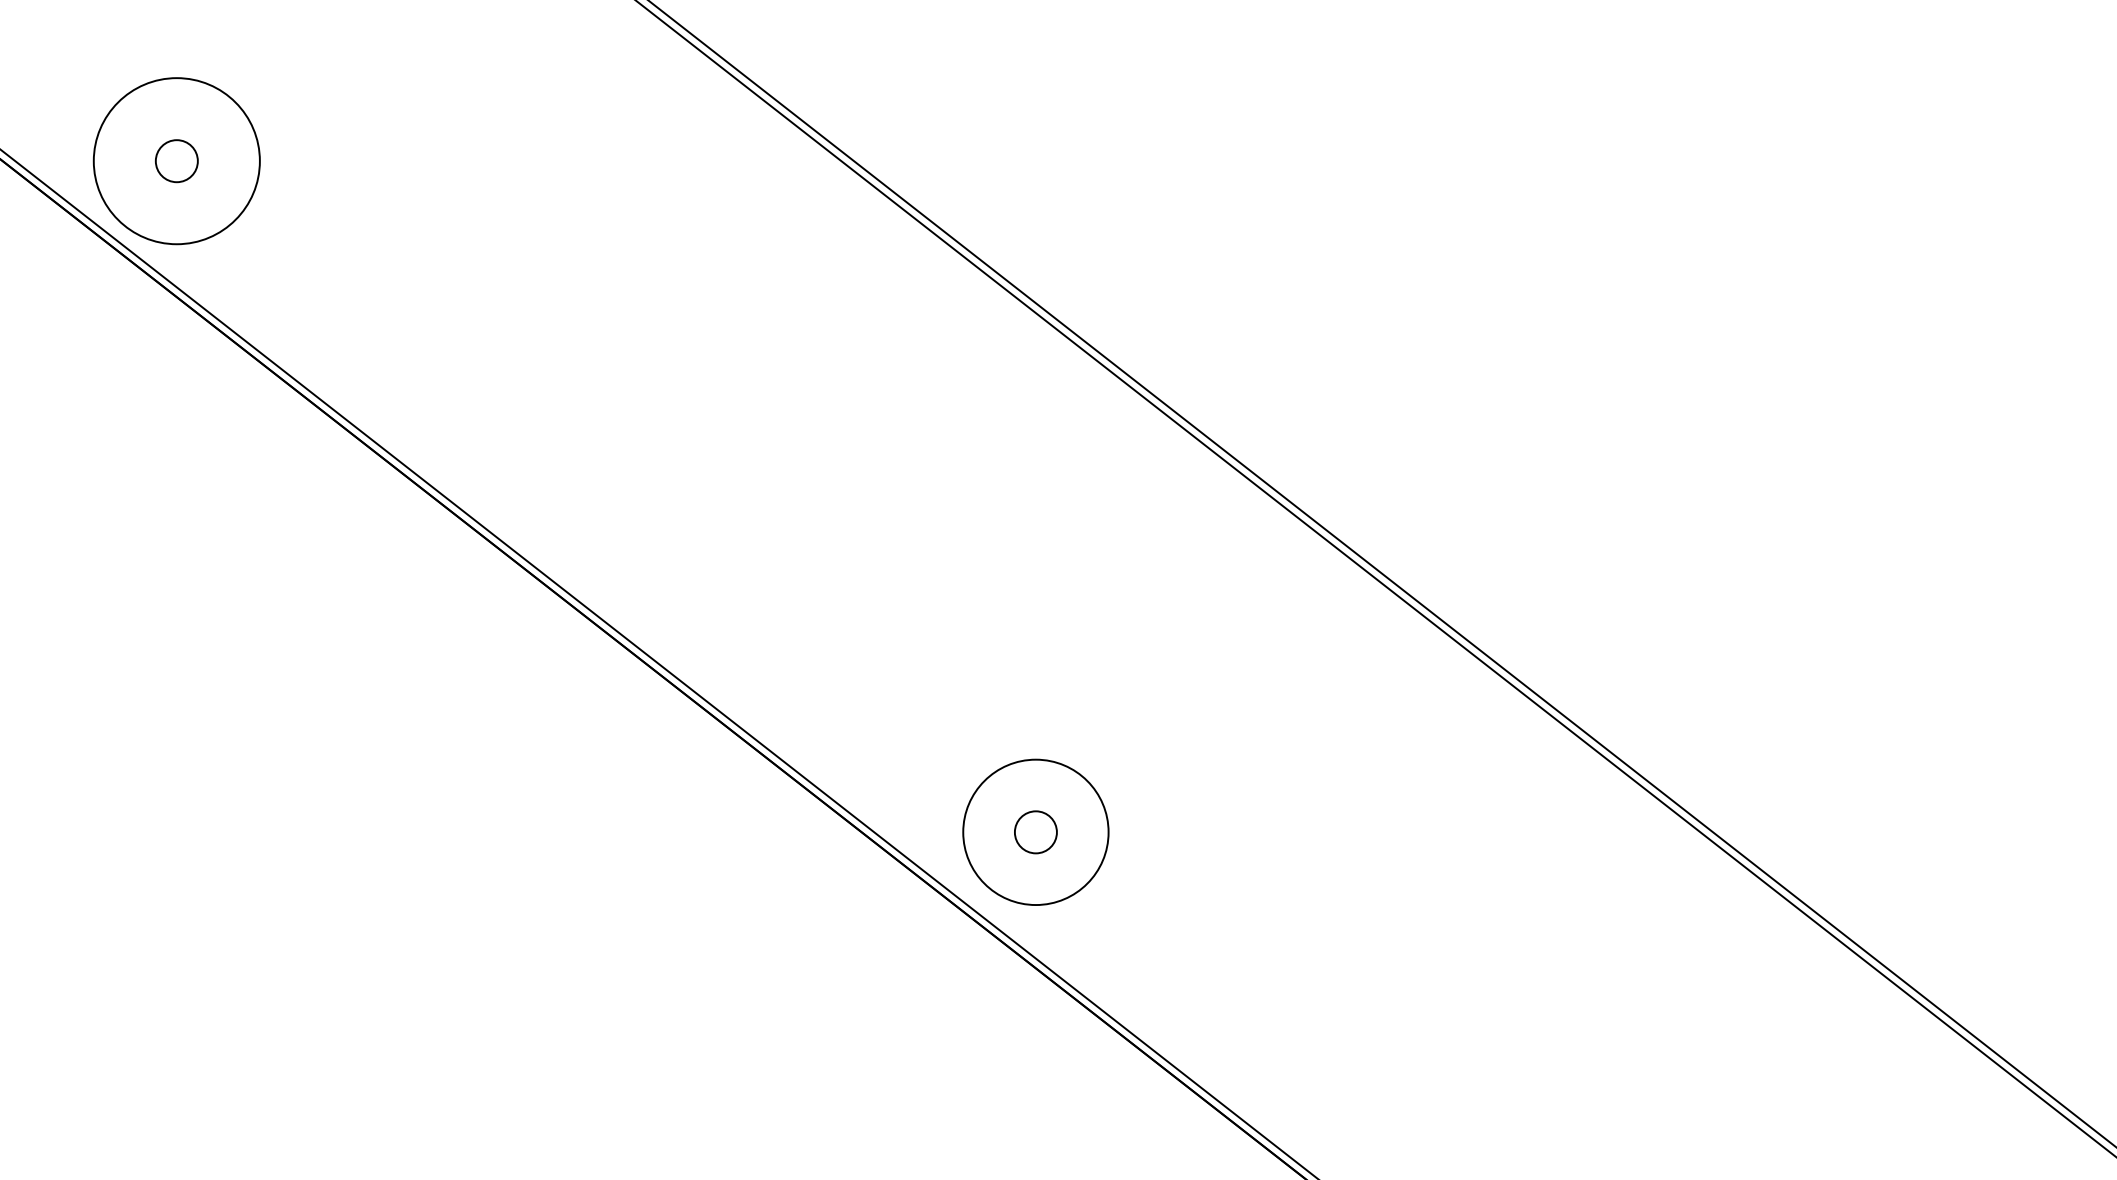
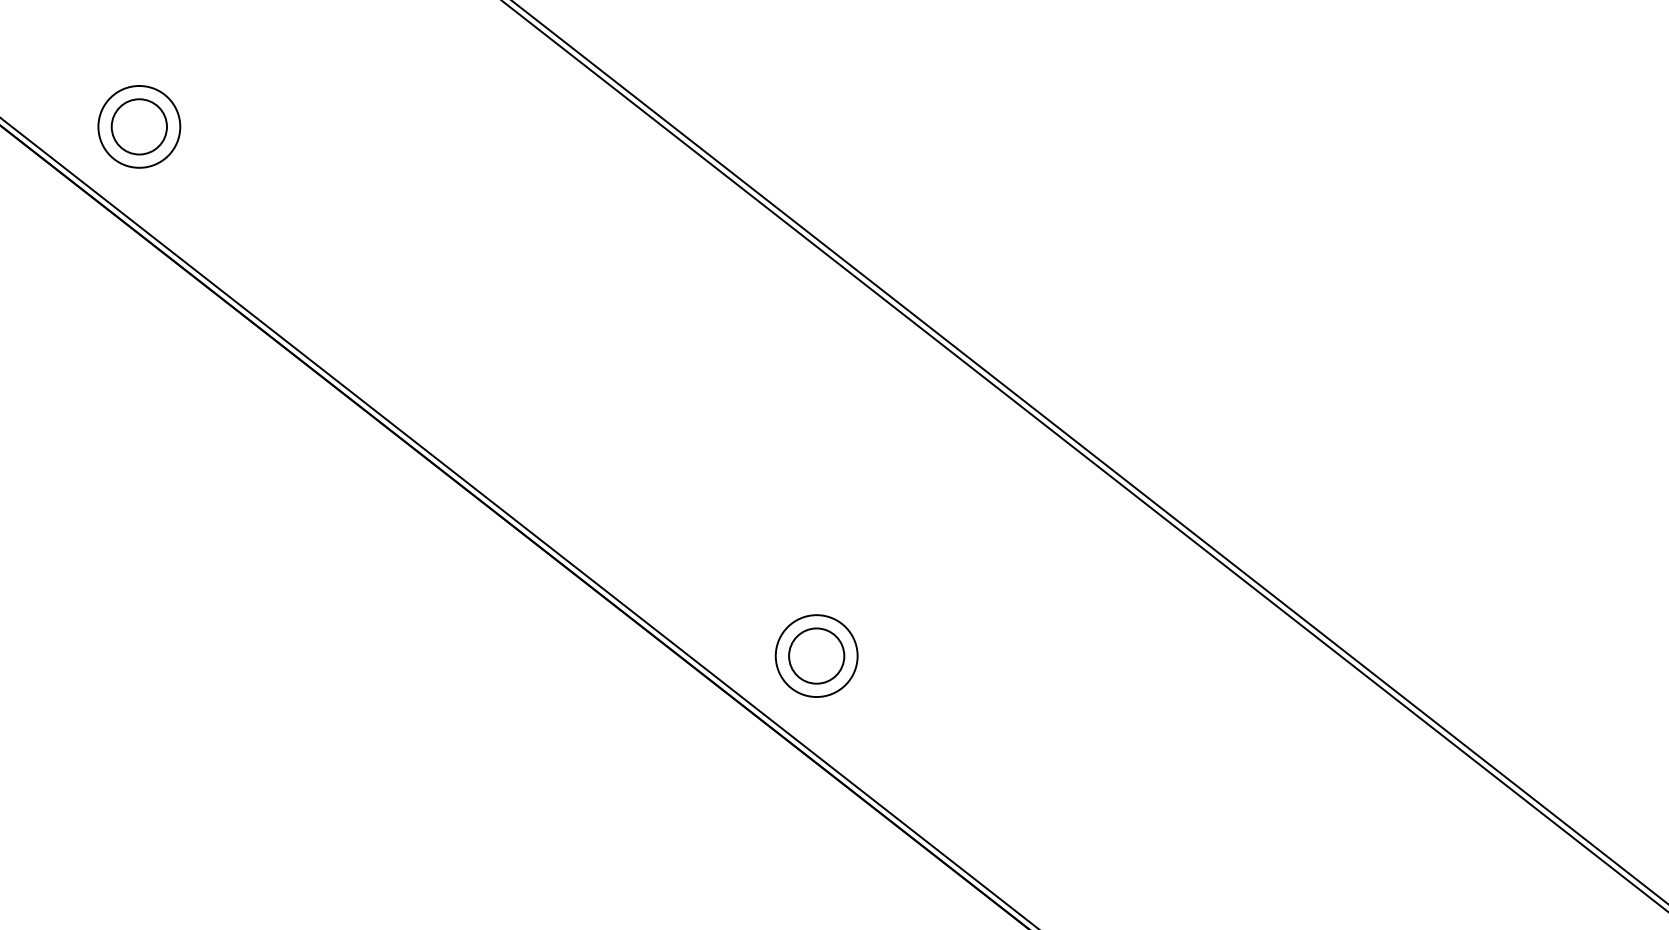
circle: (175, 160) -> (138, 126), size x1.67
circle: (177, 160) -> (139, 126), size x0.62
circle: (1035, 831) -> (816, 655), size x1.67
circle: (1035, 832) -> (816, 656), size x0.71

